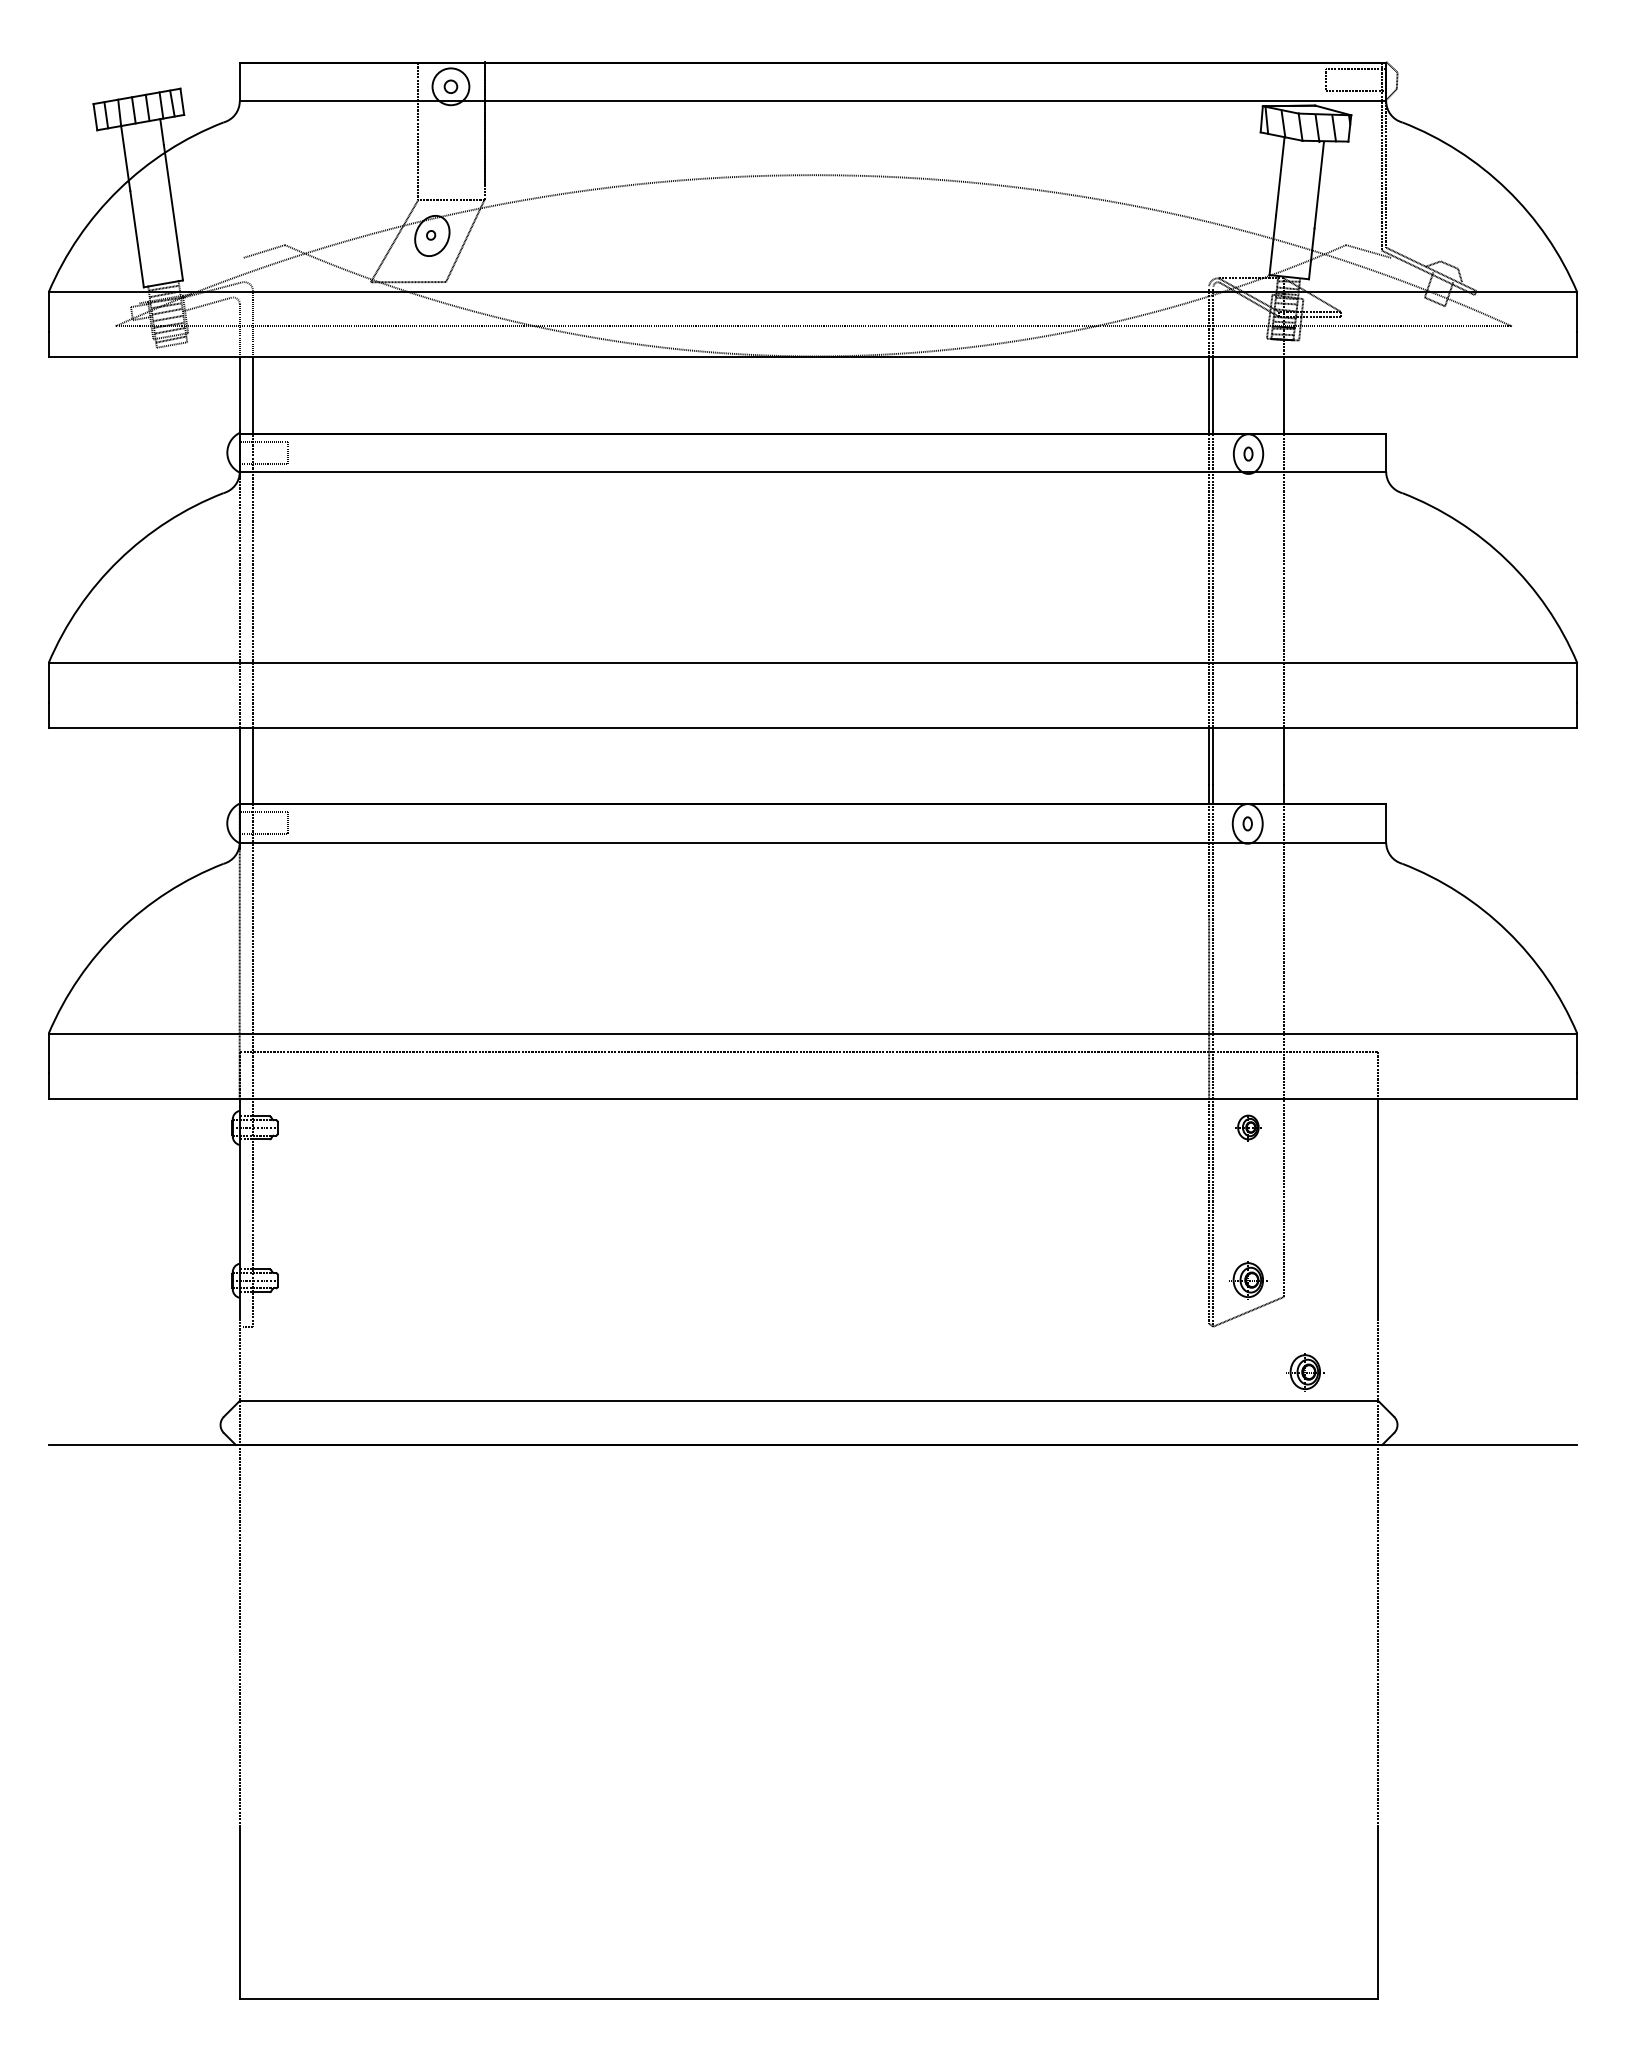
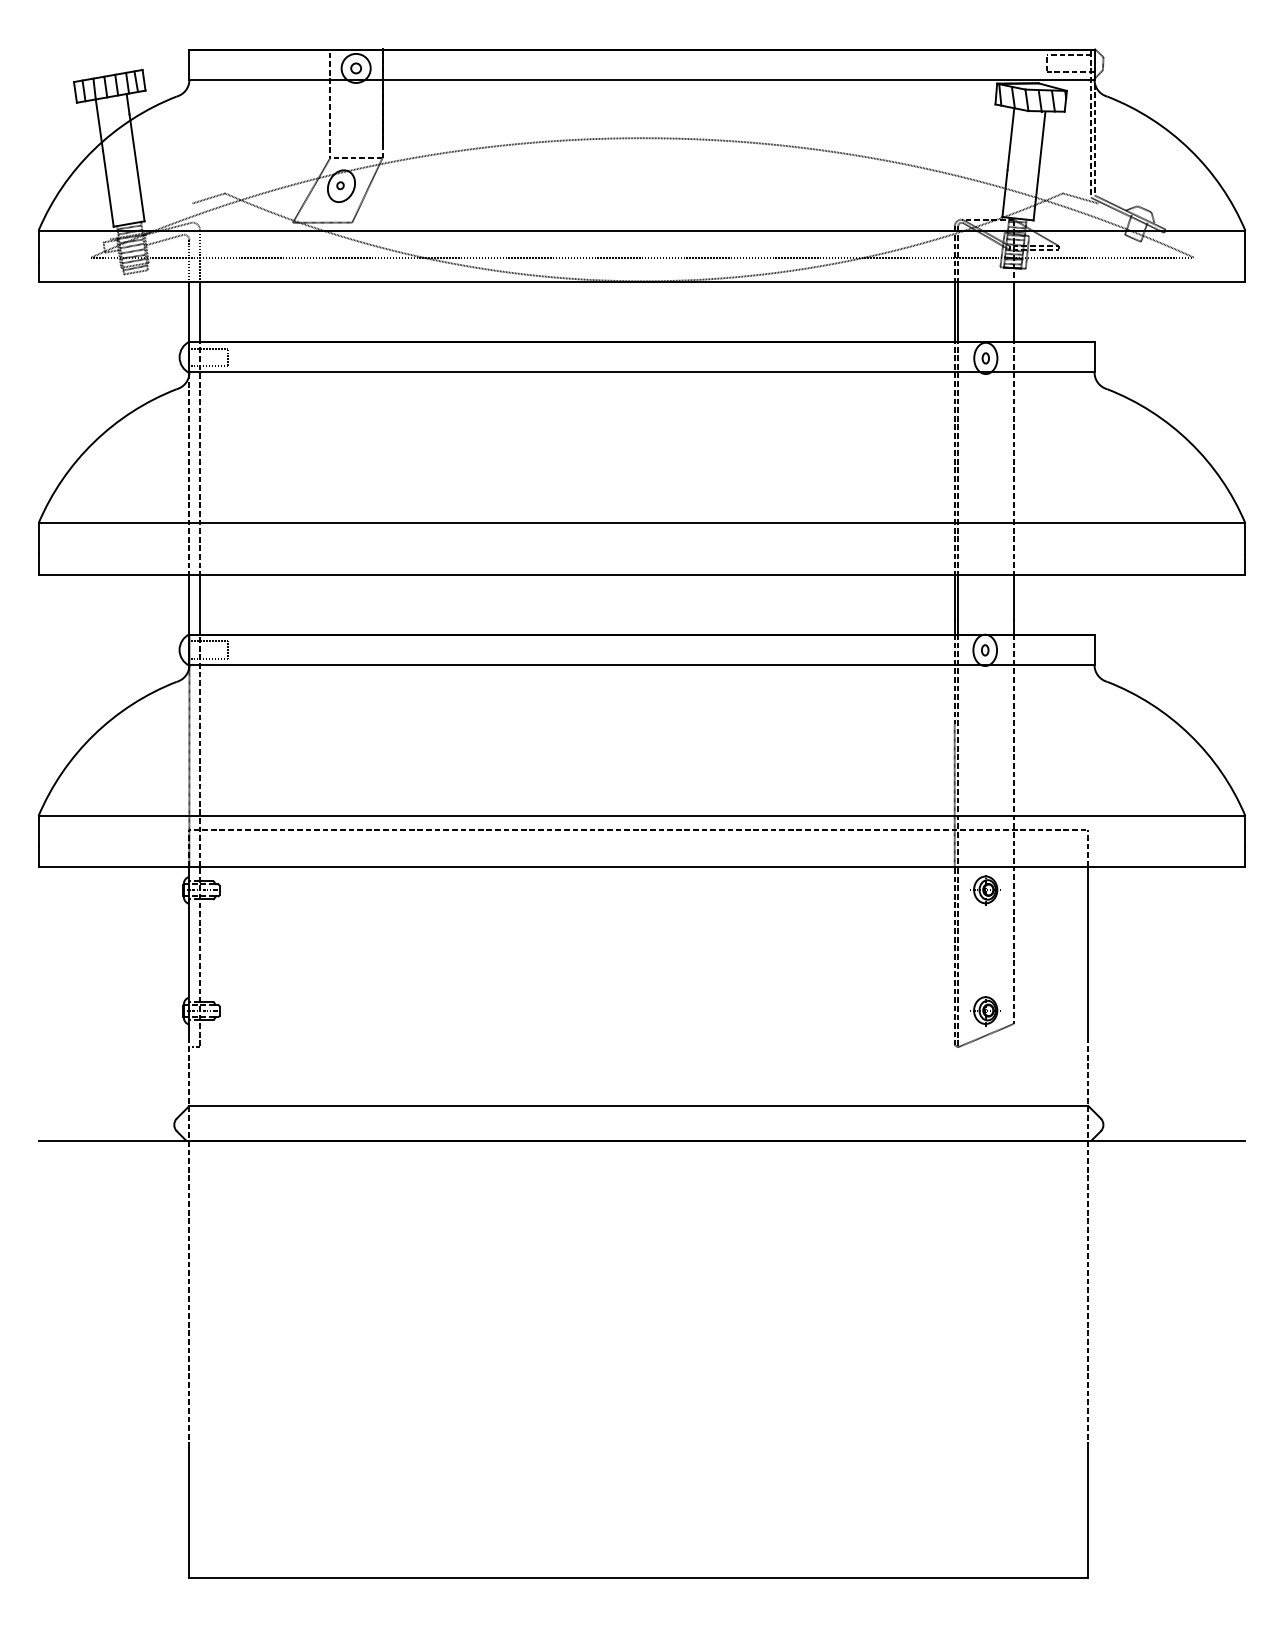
part: (1248, 1127) -> (985, 890), size x1.43
part: (1305, 1372) -> (1030, 1083), removed

